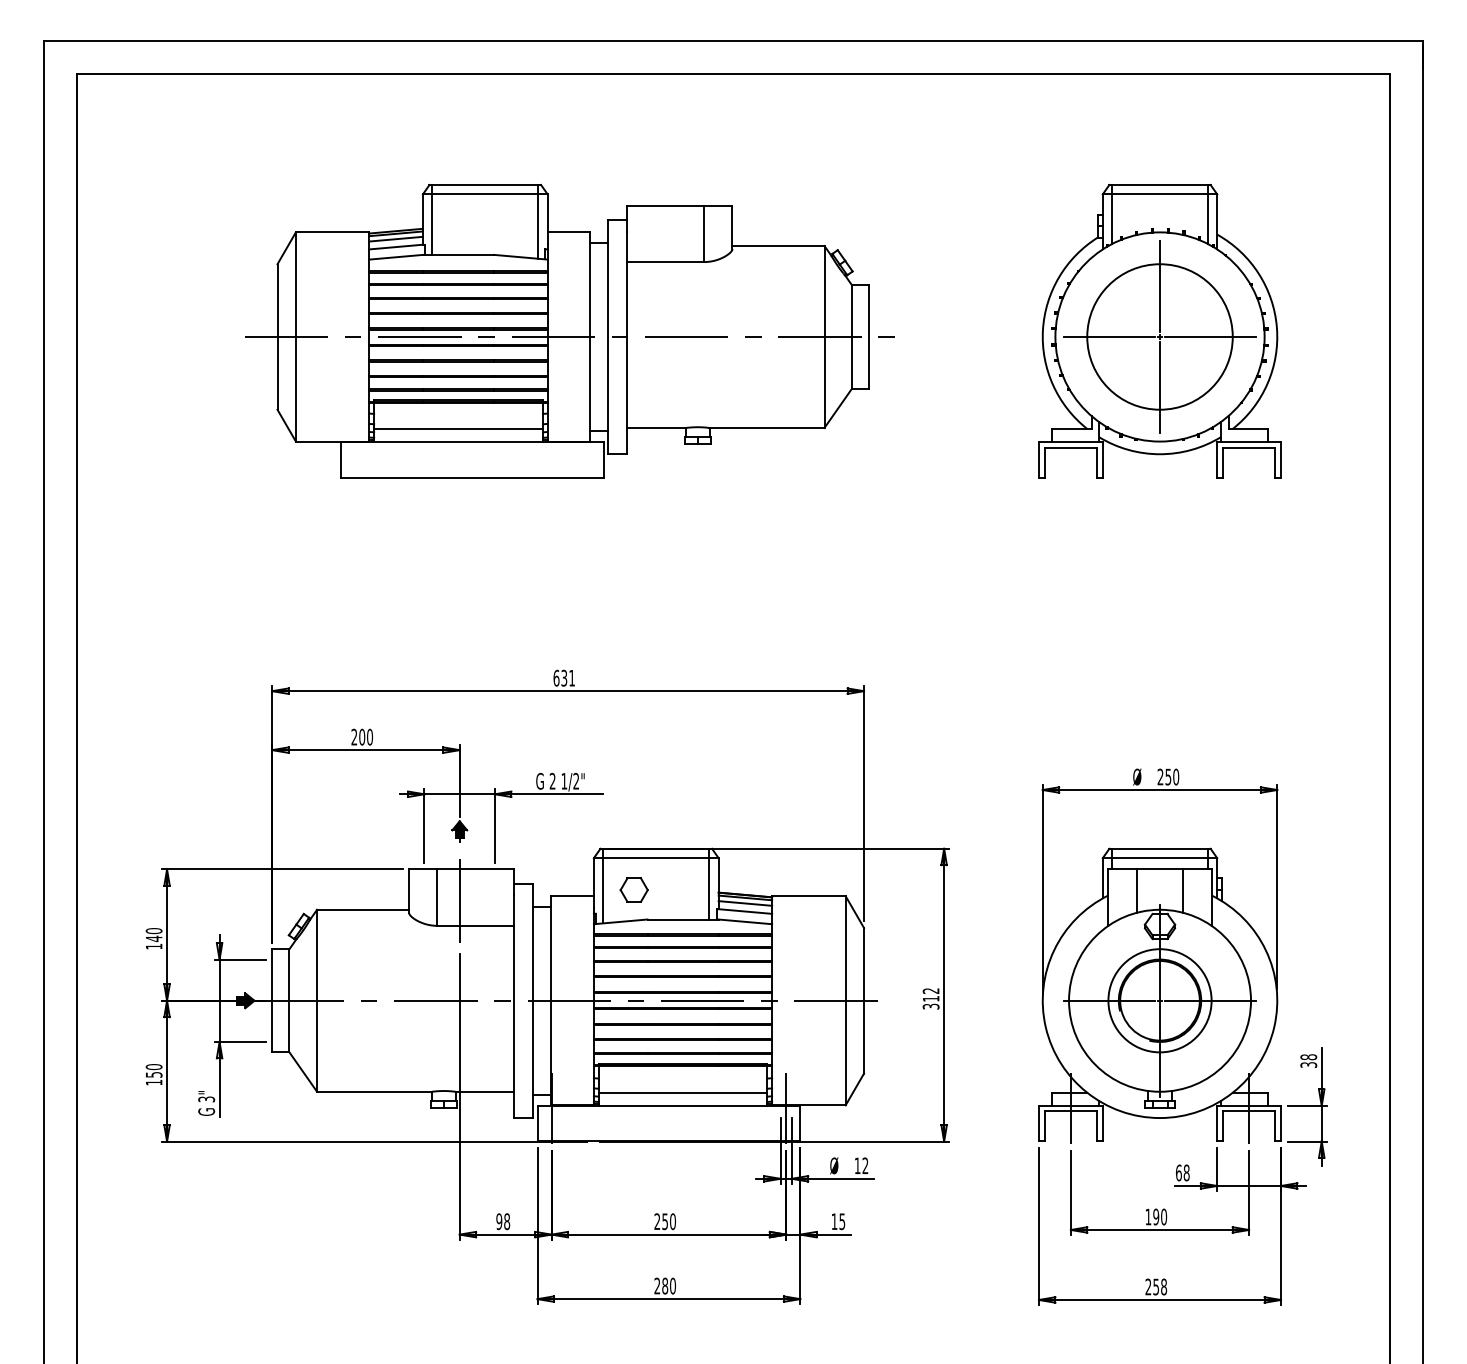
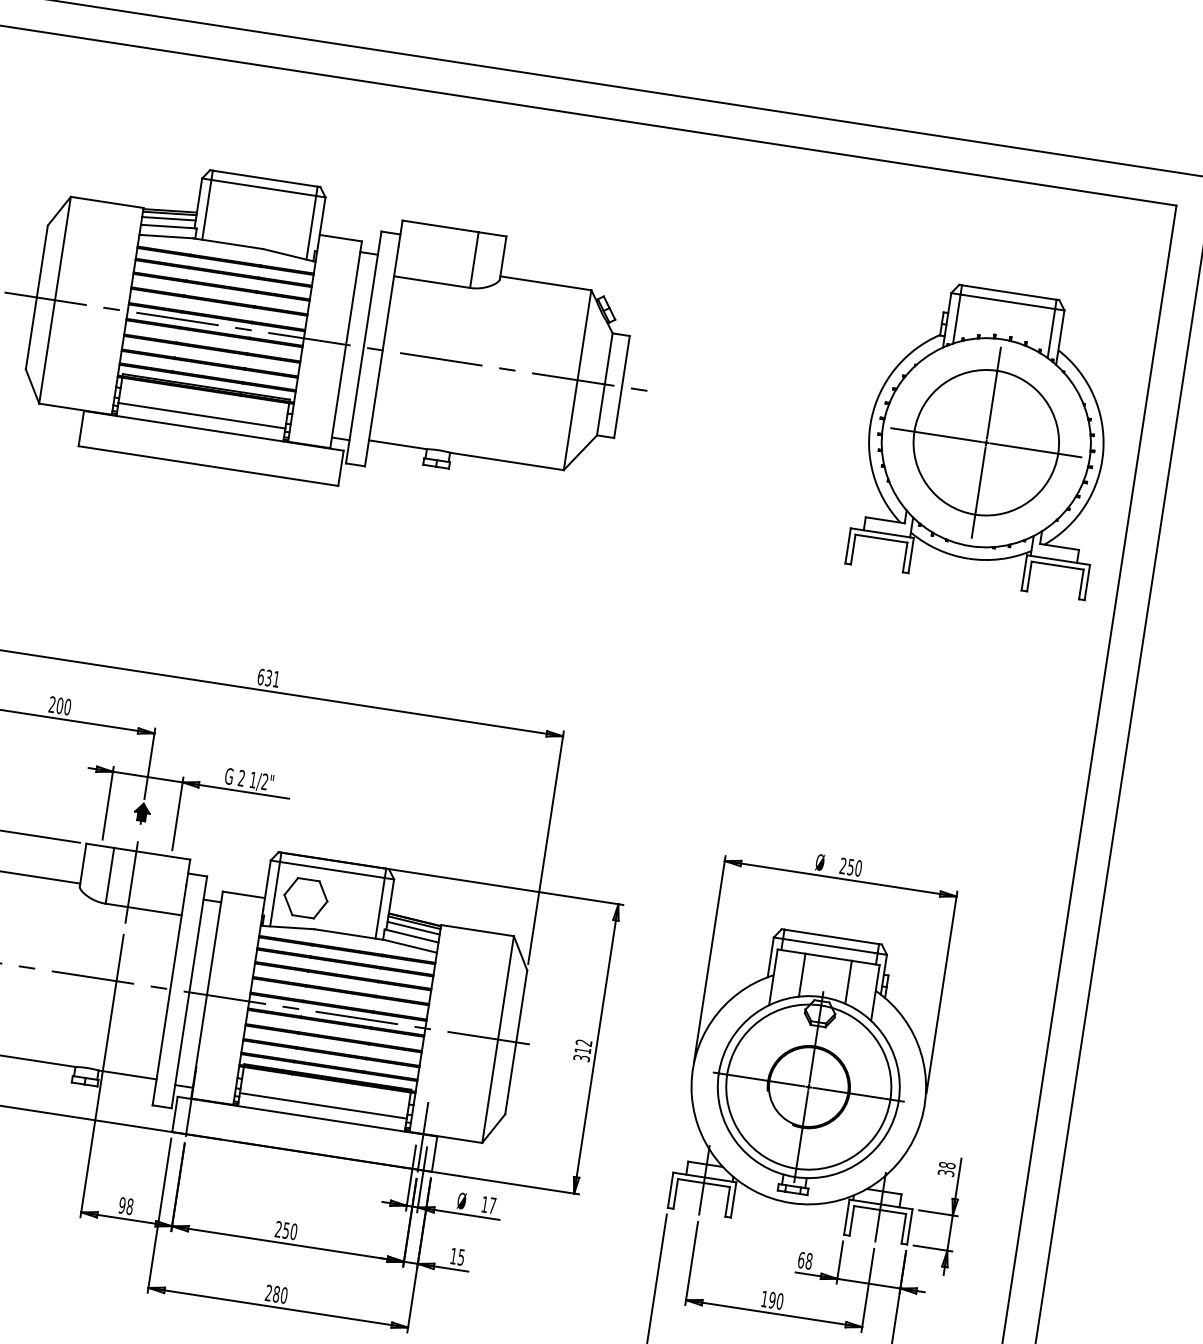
part: (1159, 331) -> (986, 437), moved
part: (633, 889) -> (305, 897), size x1.6
circle: (1159, 1000) -> (808, 1086), size x1.6
text: (865, 1165) -> (492, 1205), 12 -> 17

